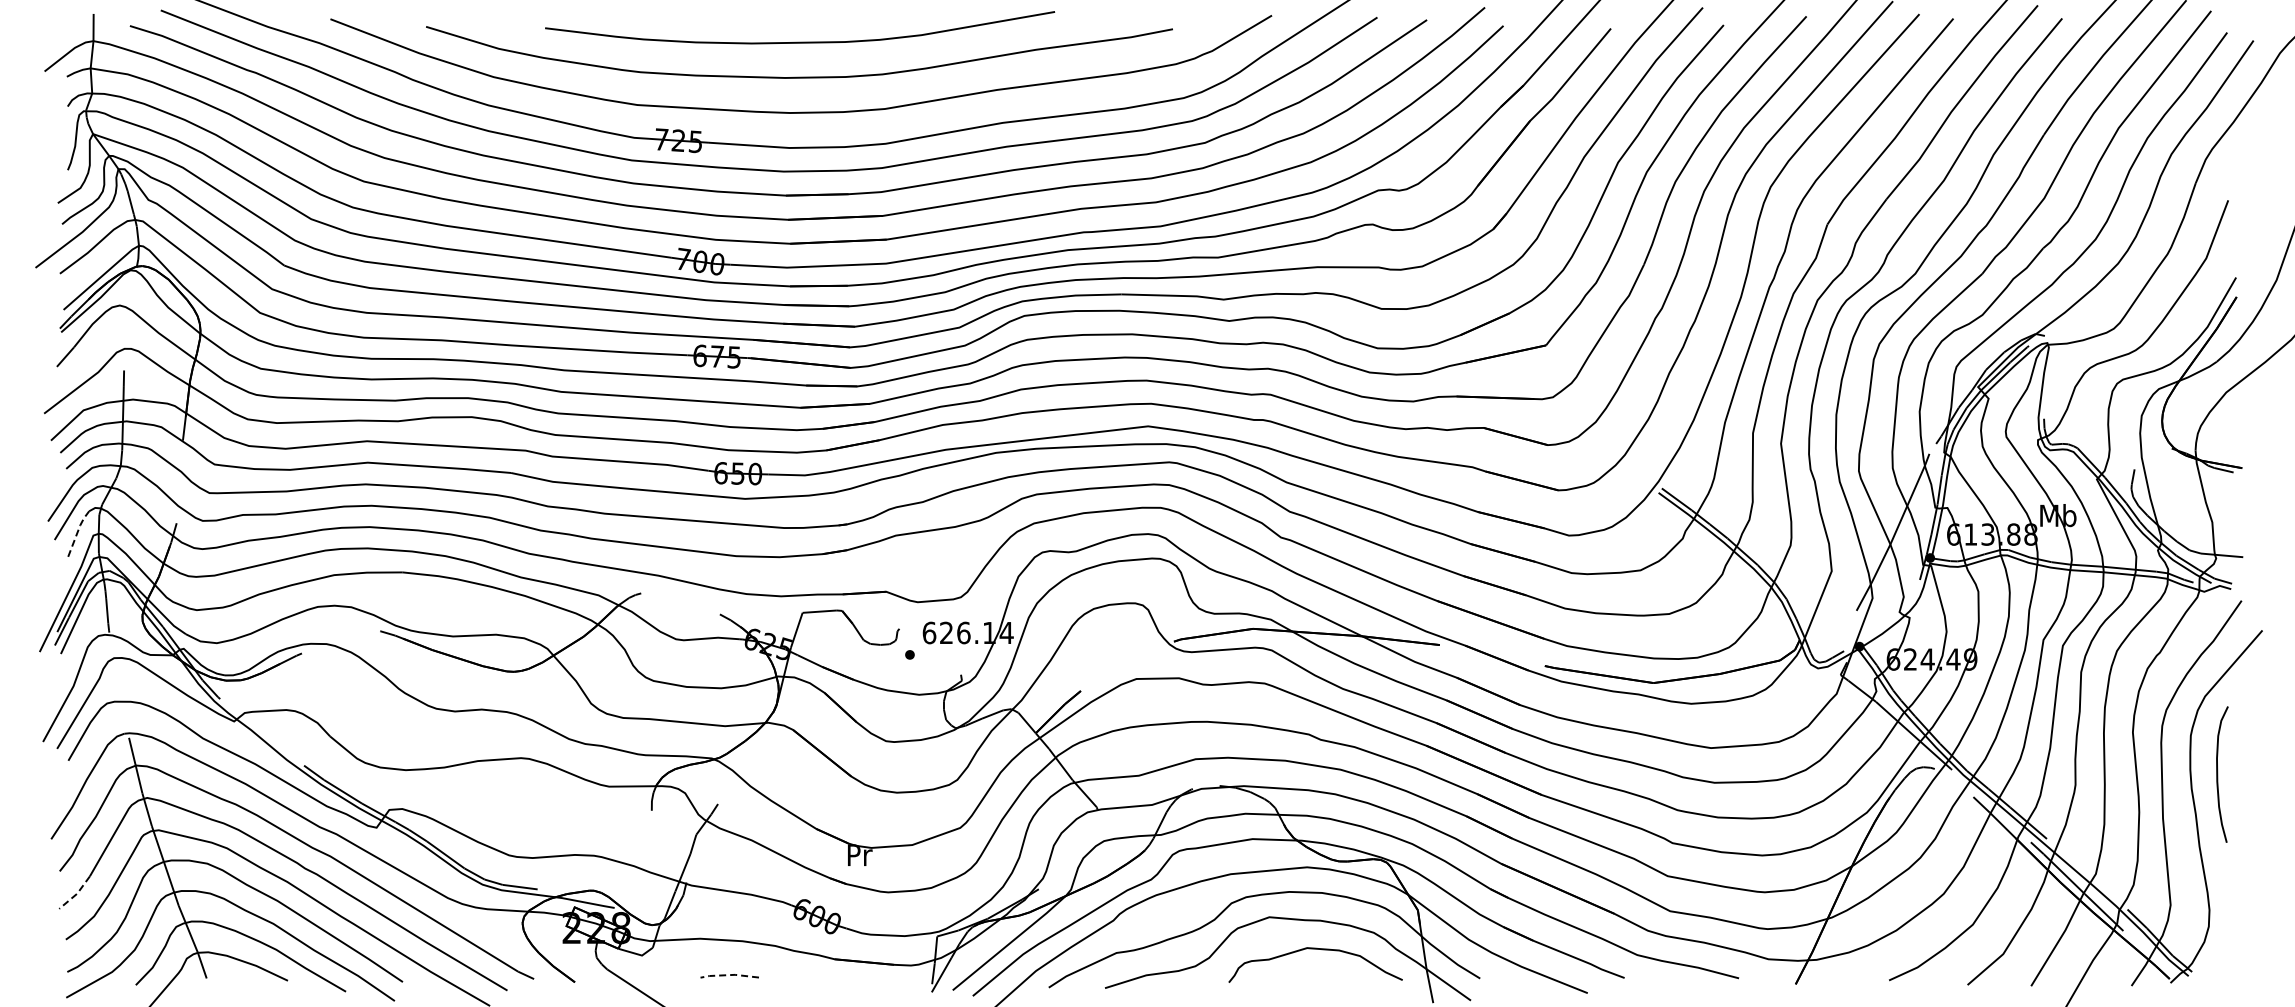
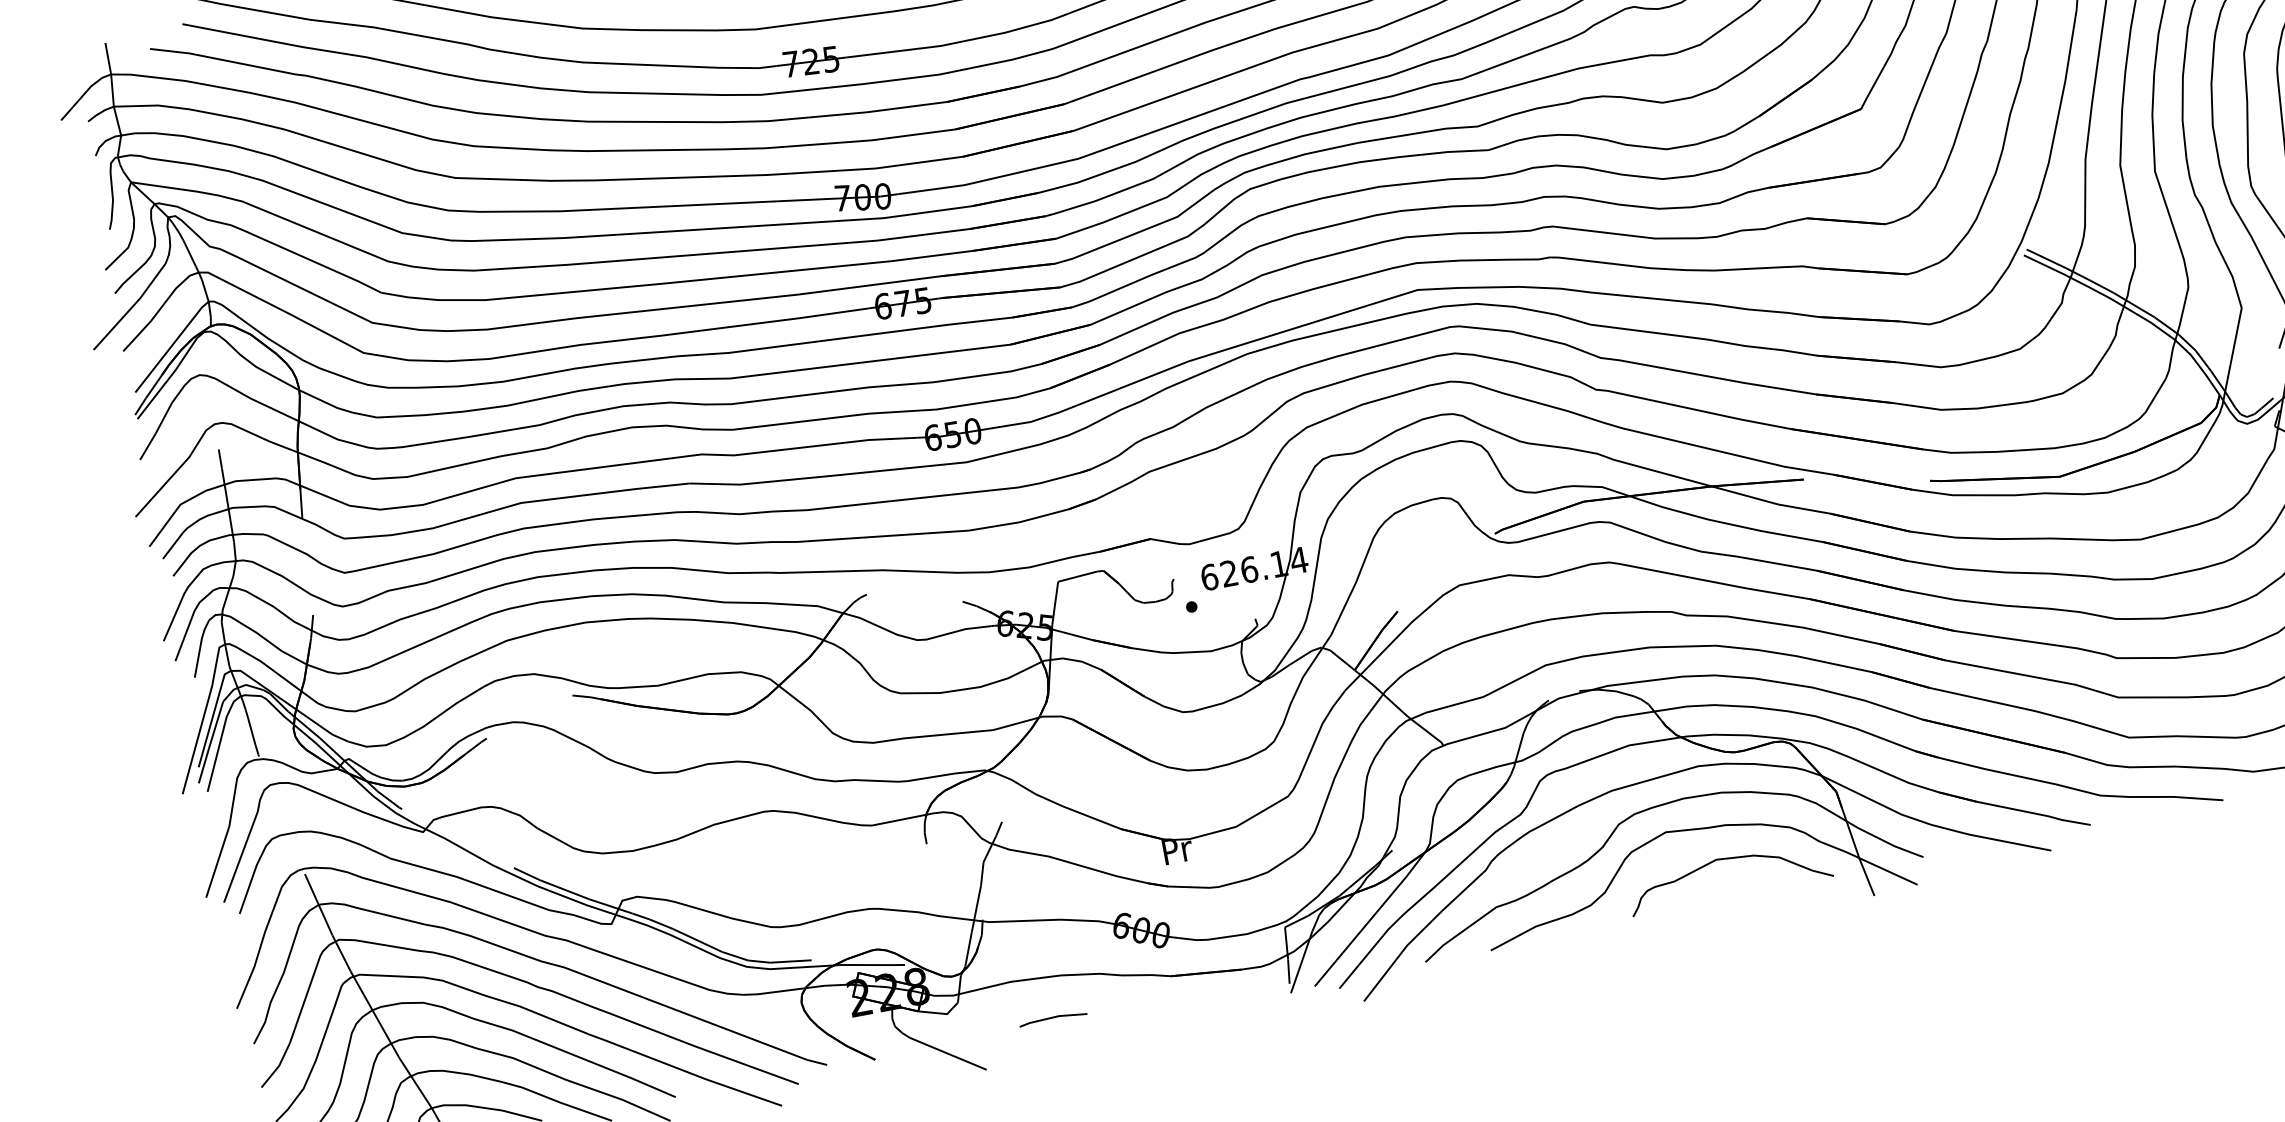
line: (77, 531) -> (200, 646), dashed -> solid
line: (76, 894) -> (278, 1067), dashed -> solid
line: (729, 975) -> (1052, 1018), dashed -> solid

